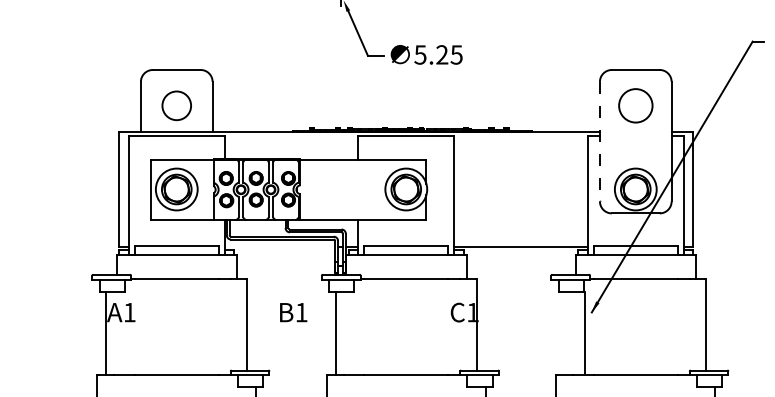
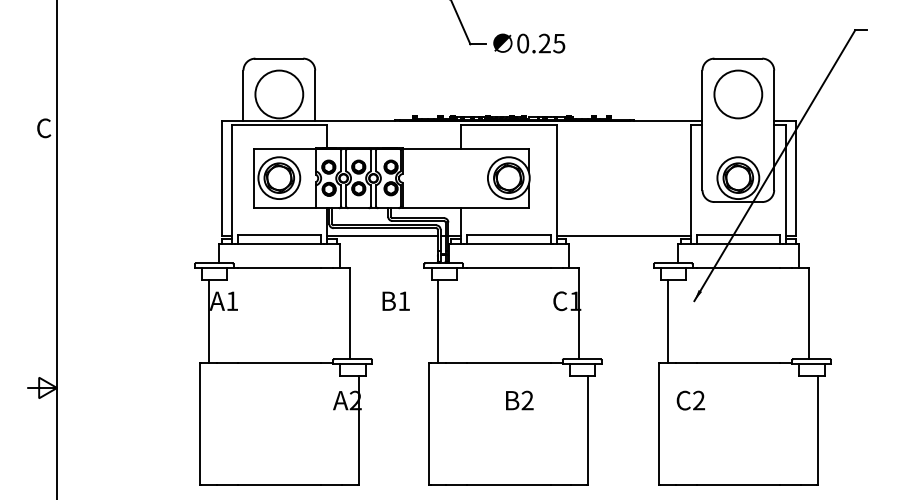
text: (420, 54) -> (523, 43), 5.25 -> 0.25
circle: (176, 105) -> (279, 94), size x1.67
circle: (635, 105) -> (738, 94), size x1.43
line: (599, 141) -> (702, 130), dashed -> solid
line: (279, 246) -> (382, 235), added
line: (584, 332) -> (667, 321), moved

